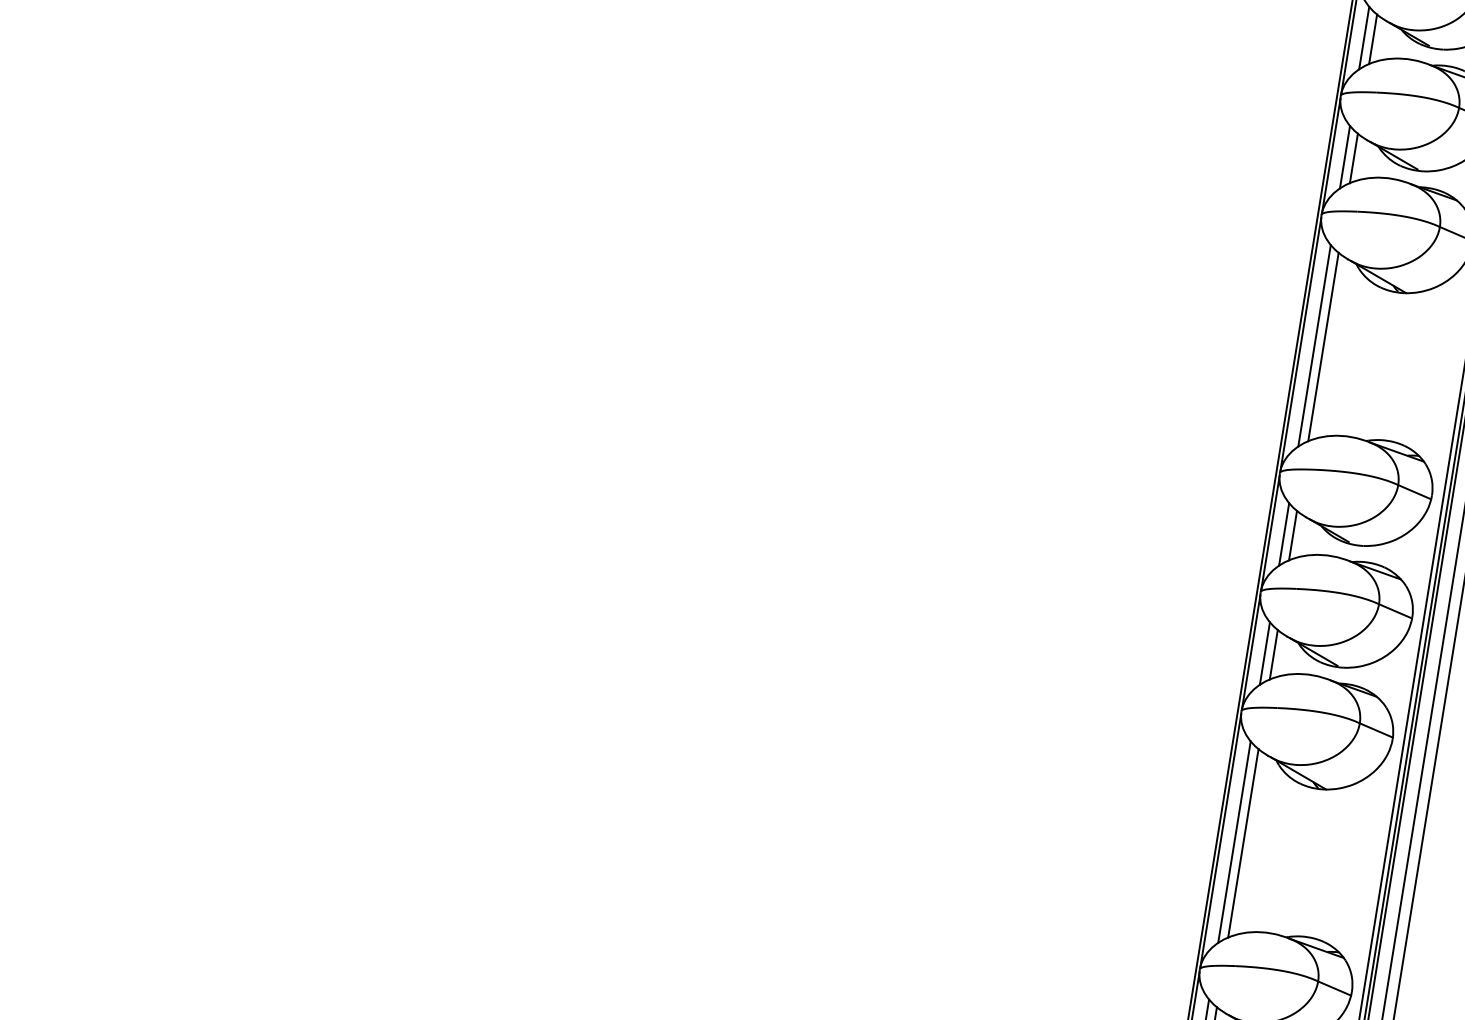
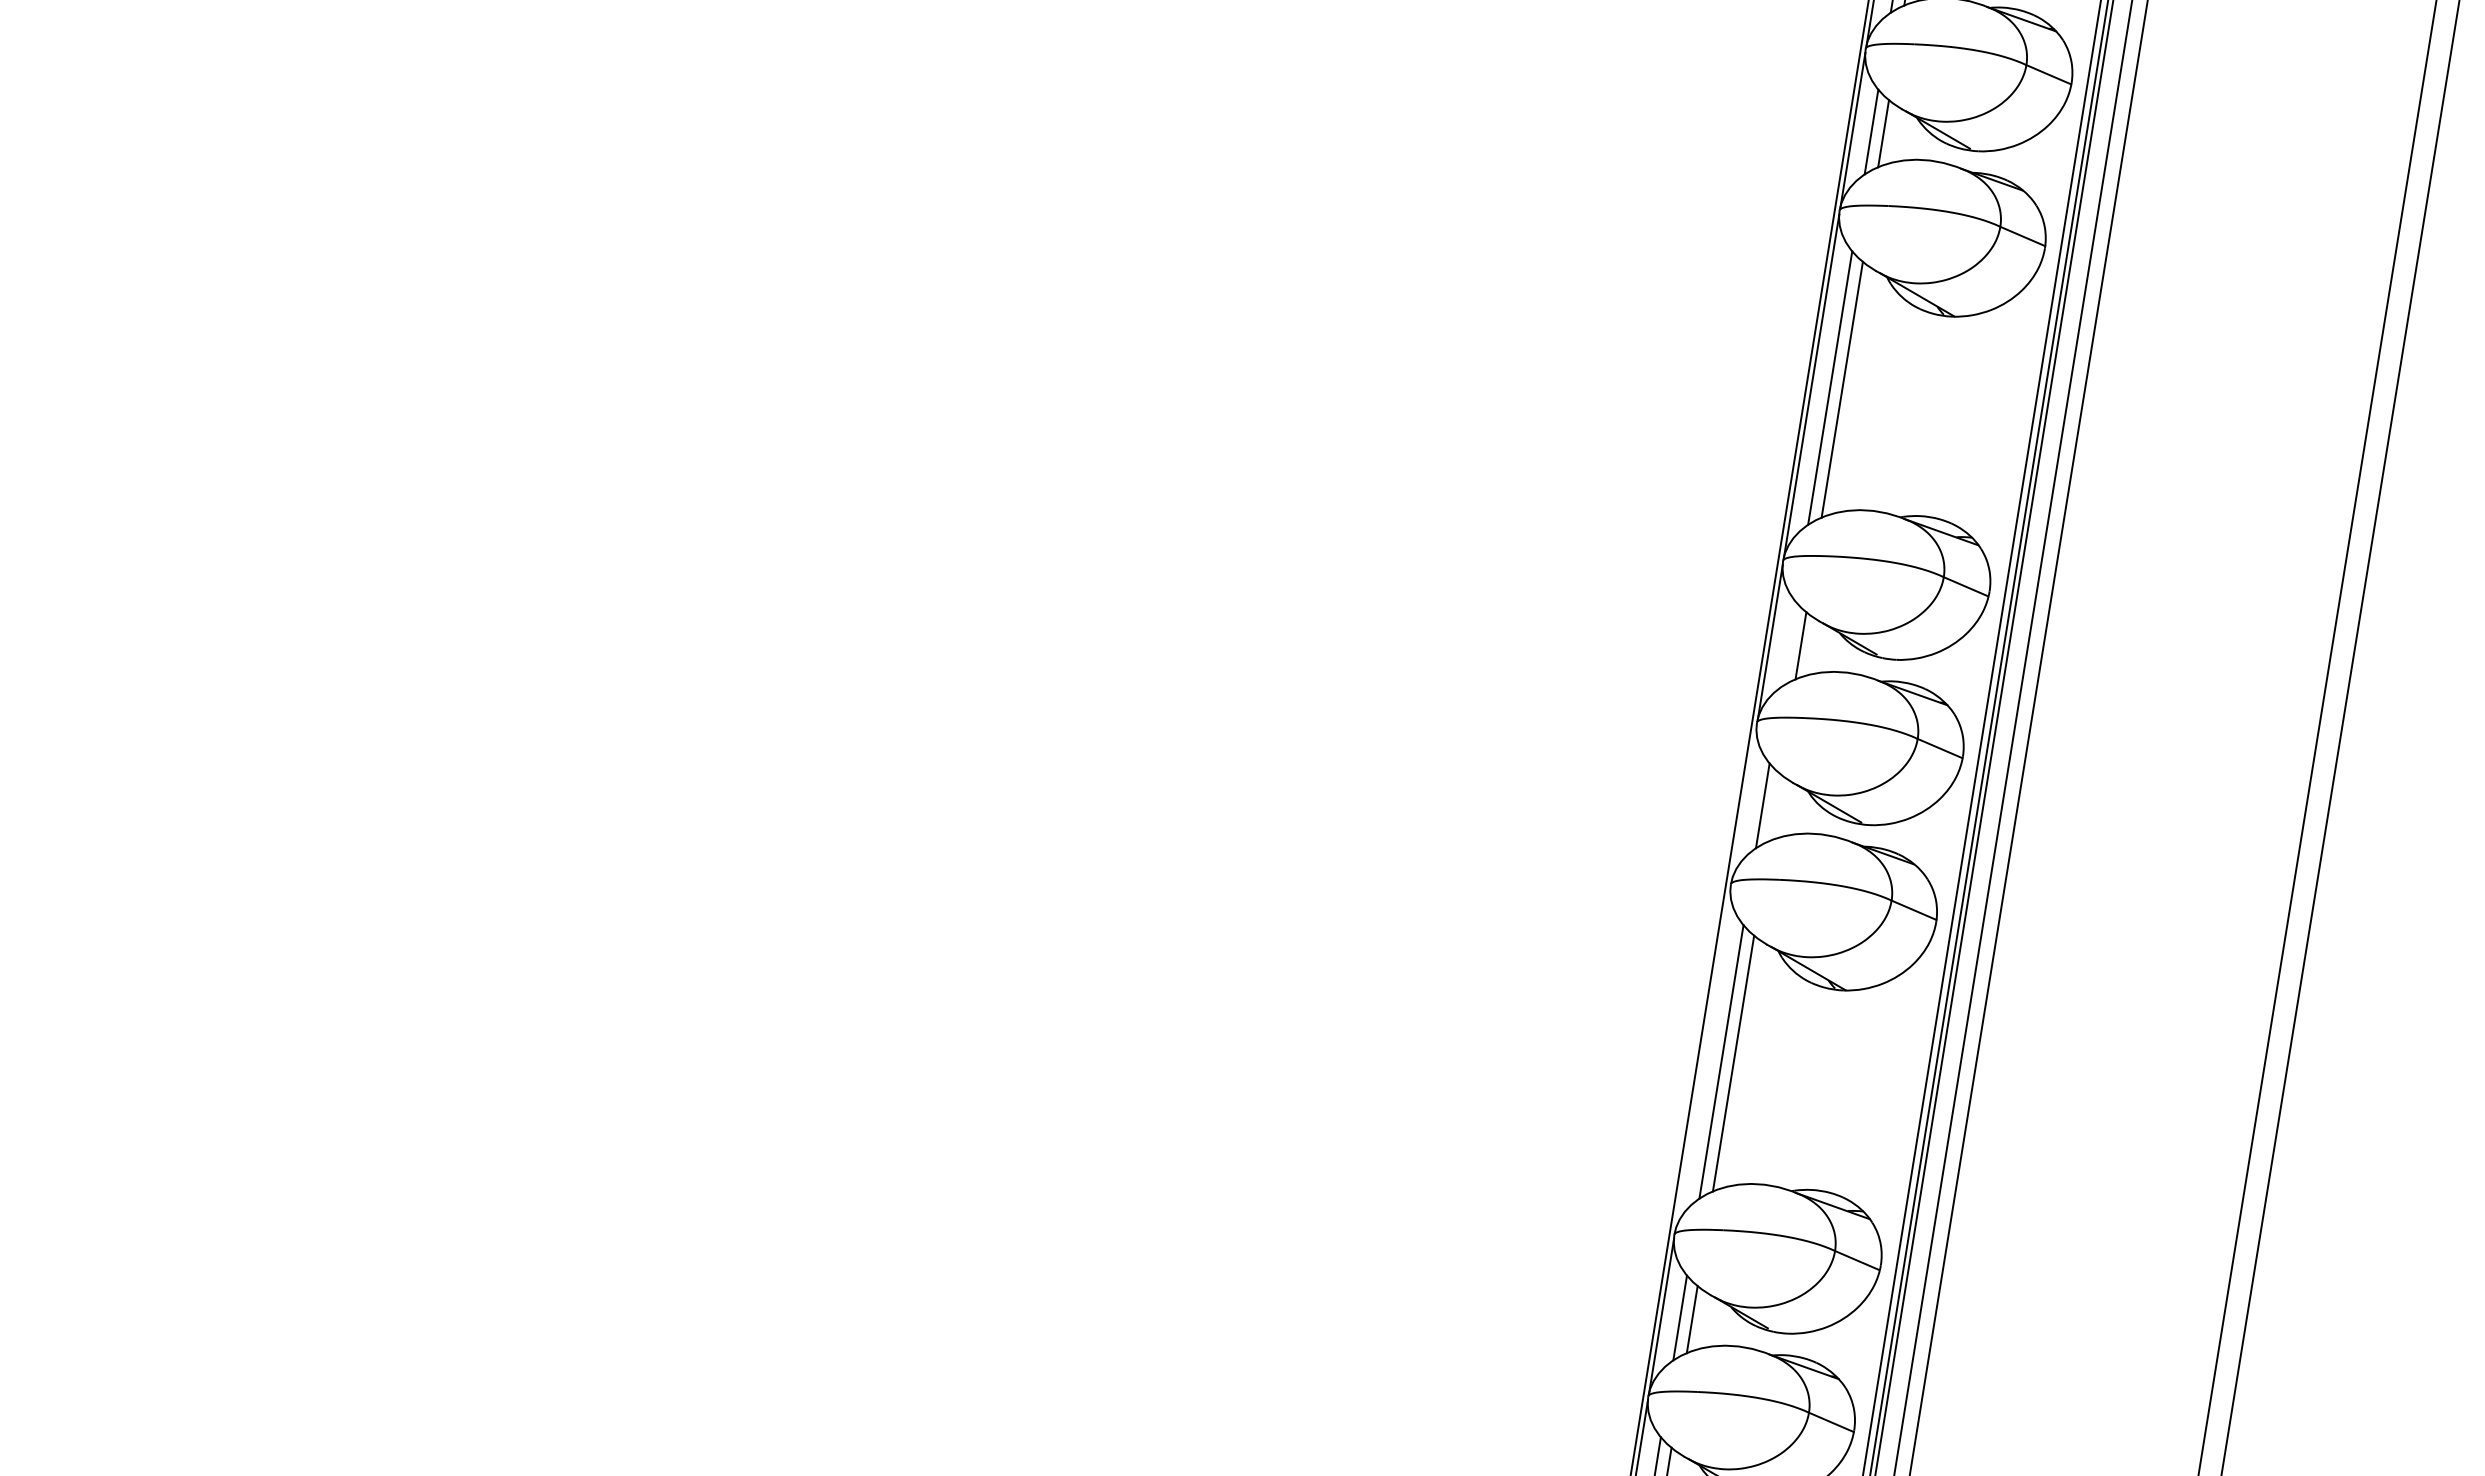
line: (1283, 533) -> (1788, 643), removed
line: (1250, 651) -> (1743, 803), removed
line: (1273, 654) -> (1774, 807), removed
line: (1220, 840) -> (1702, 1059), removed

